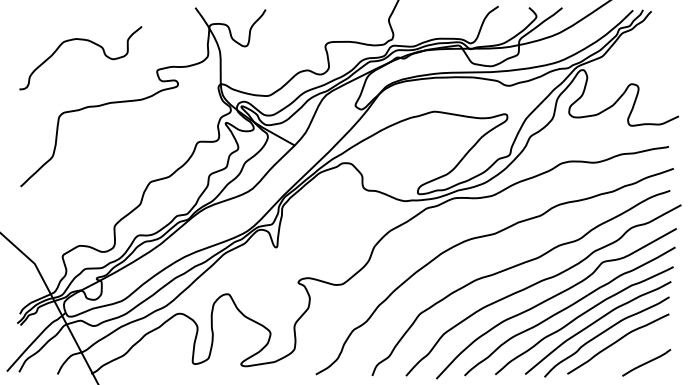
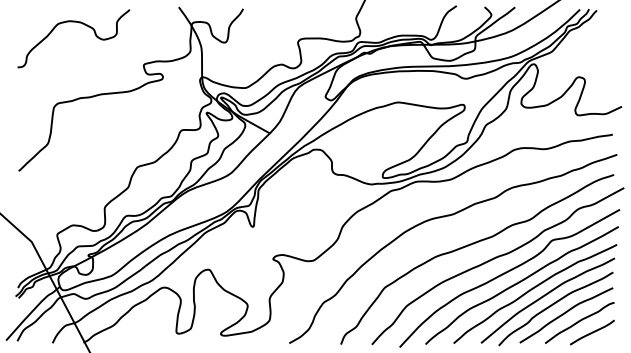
curve: (80, 40) -> (73, 22), moved
curve: (632, 351) -> (579, 322), added

